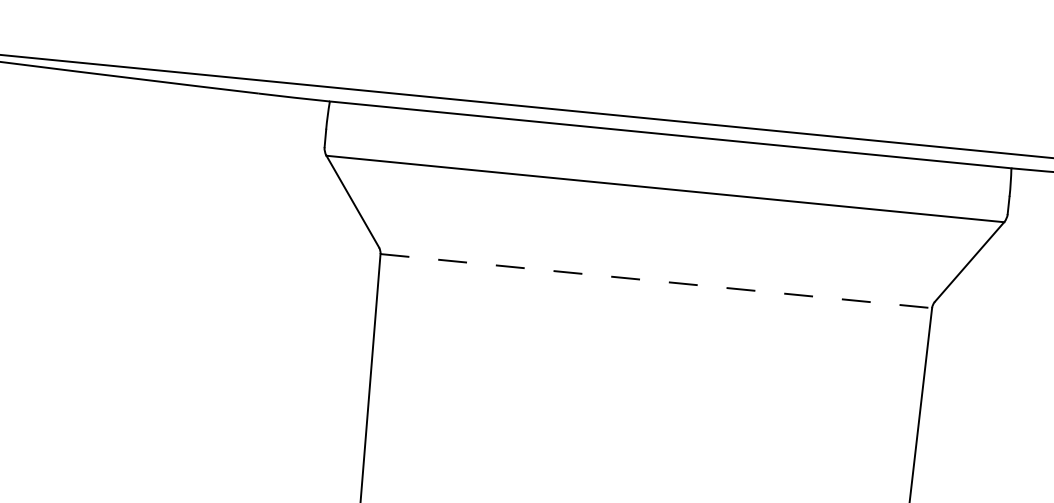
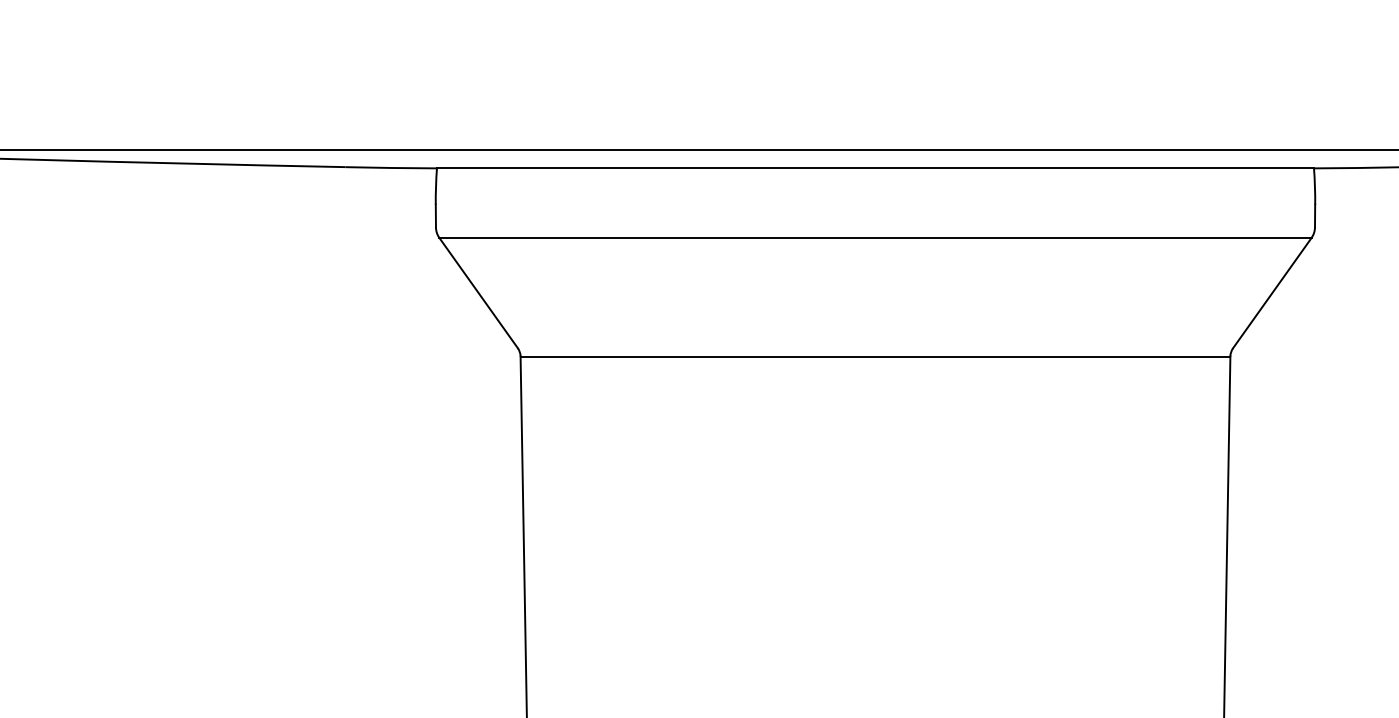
line: (656, 281) -> (875, 356), dashed -> solid

